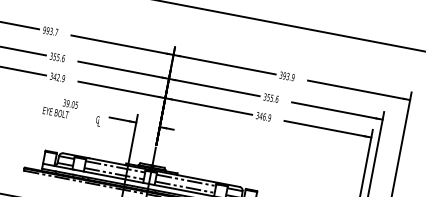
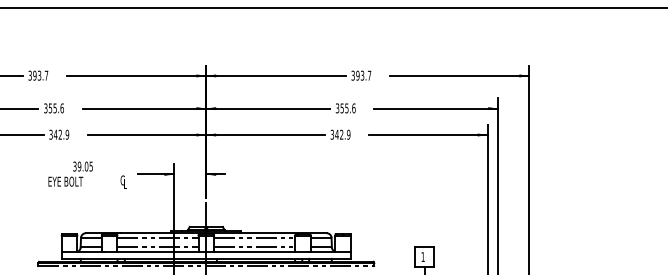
text: (44, 29) -> (29, 75), 993.7 -> 393.7
text: (293, 77) -> (369, 75), 393.9 -> 393.7
text: (264, 116) -> (341, 134), 346.9 -> 342.9

